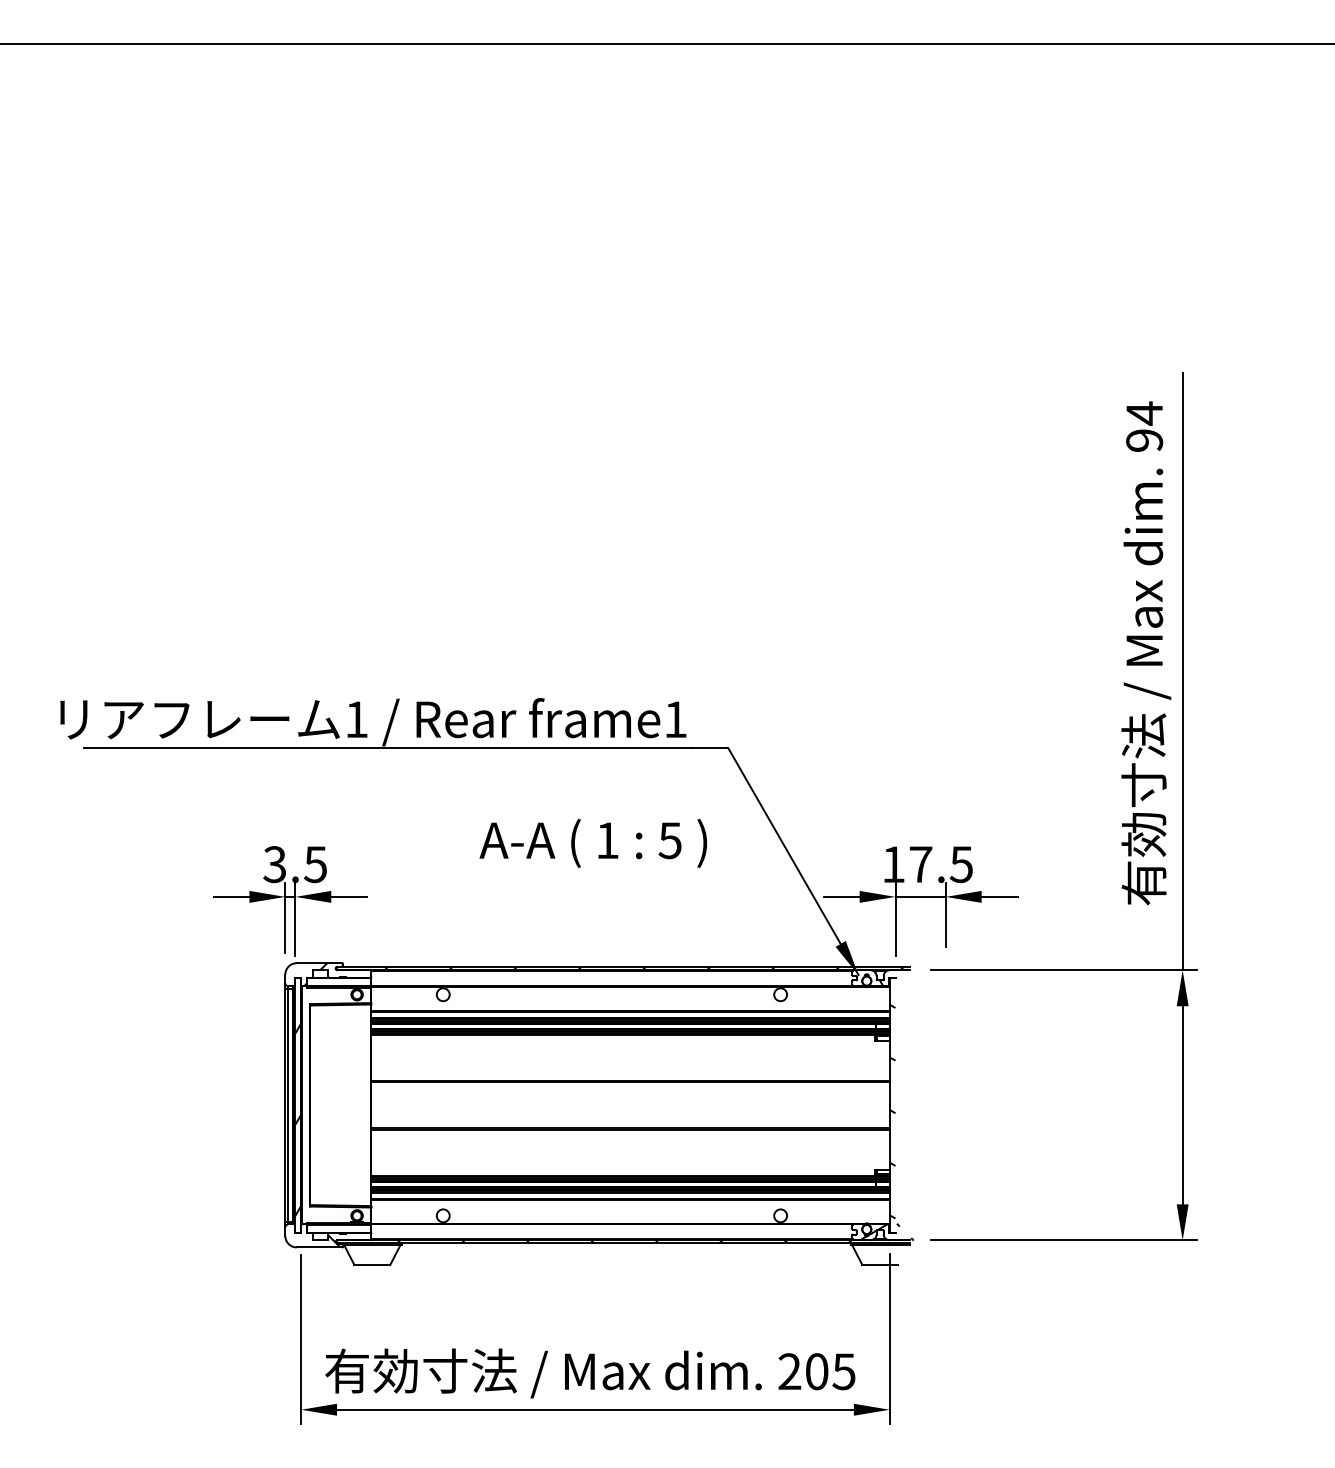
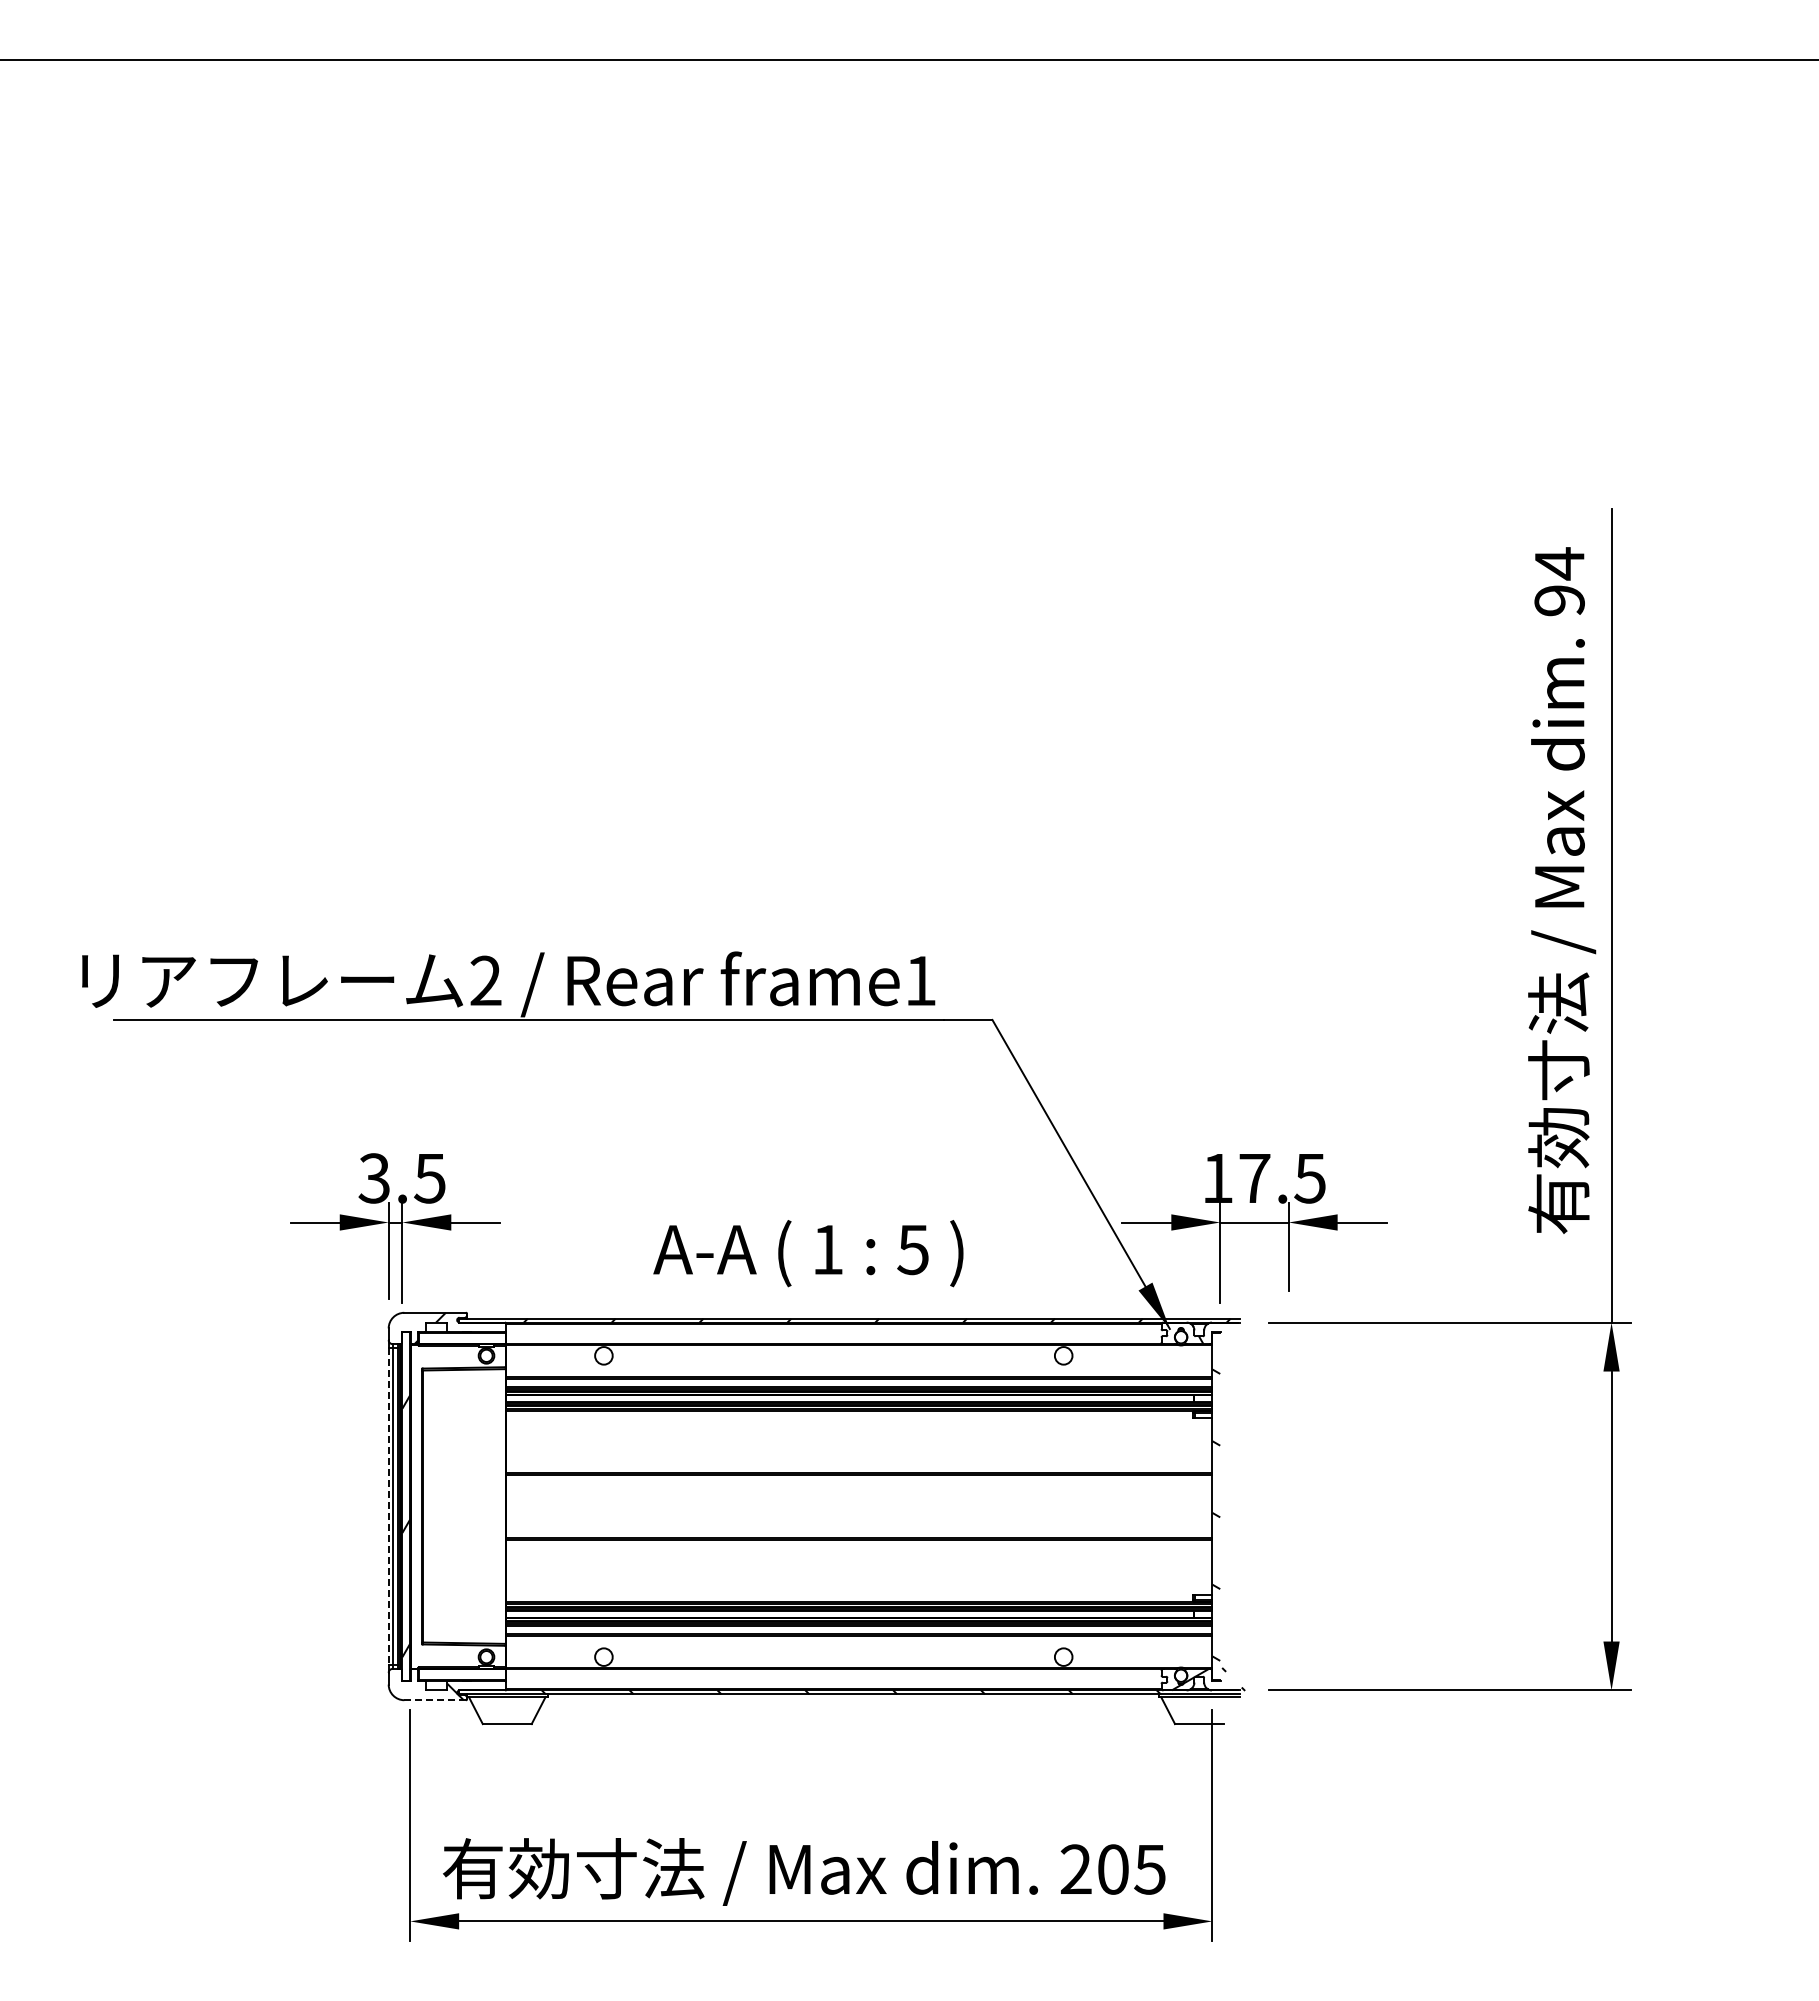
text: (356, 719) -> (485, 980), 1 -> 2
text: (593, 843) -> (808, 1253), moved
line: (285, 1106) -> (388, 1507), solid -> dashed
line: (319, 1247) -> (435, 1700), solid -> dashed

